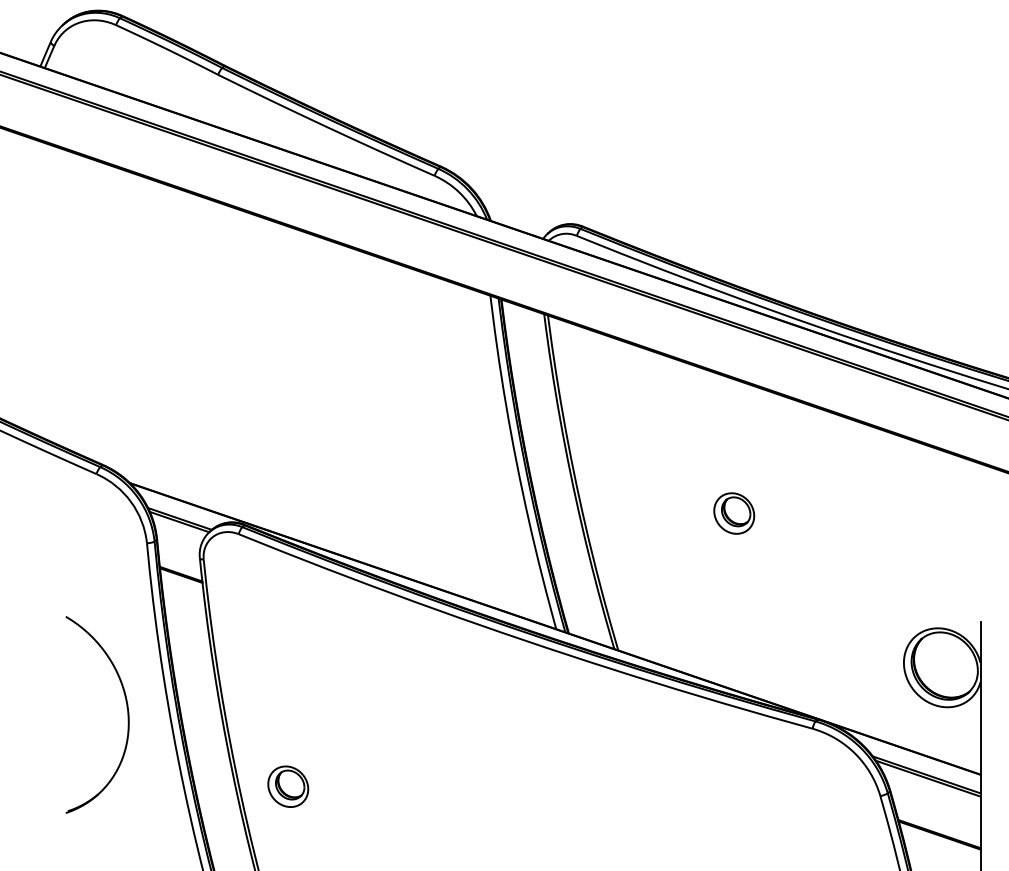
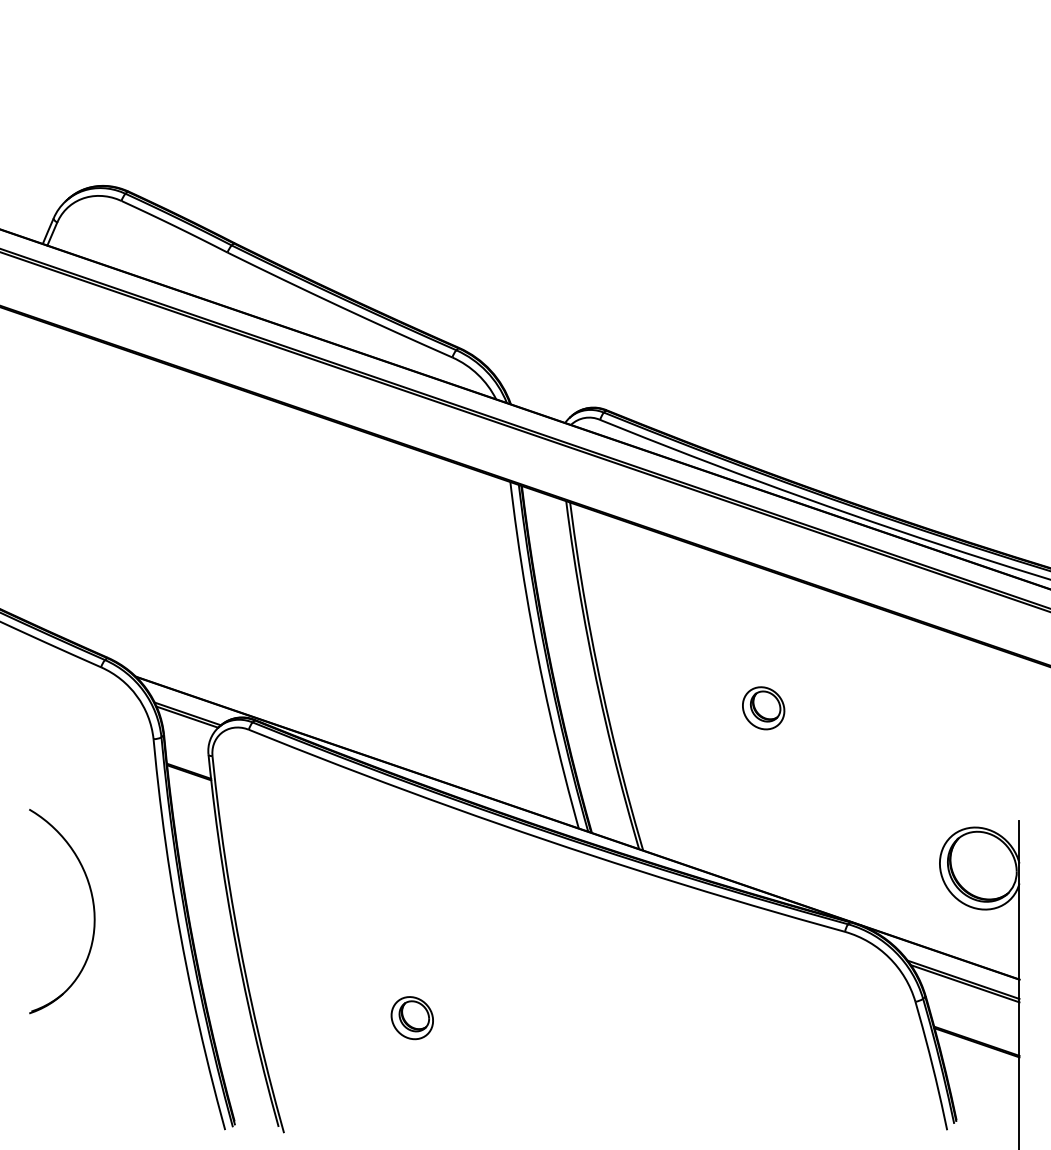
part: (126, 709) -> (92, 905), moved
part: (287, 787) -> (411, 1018), moved

